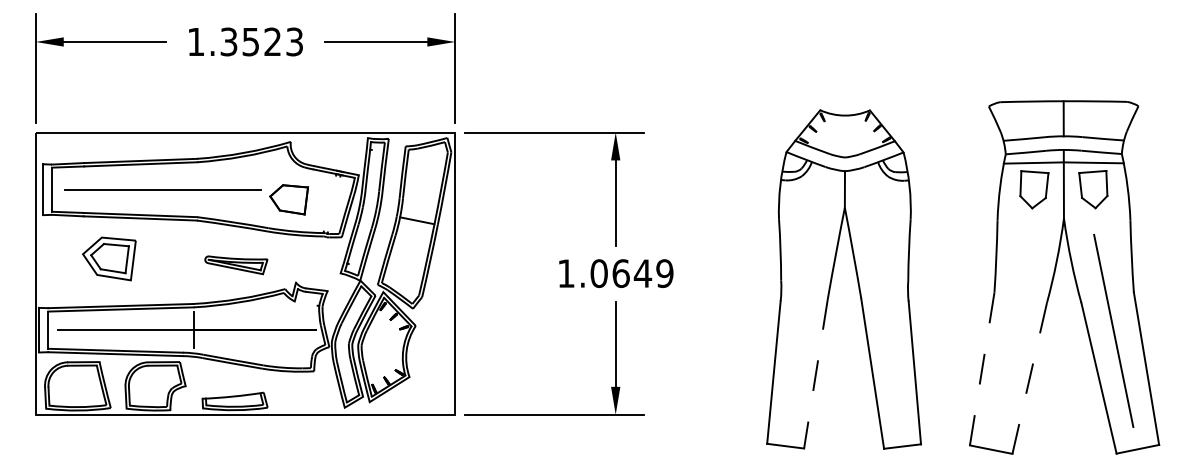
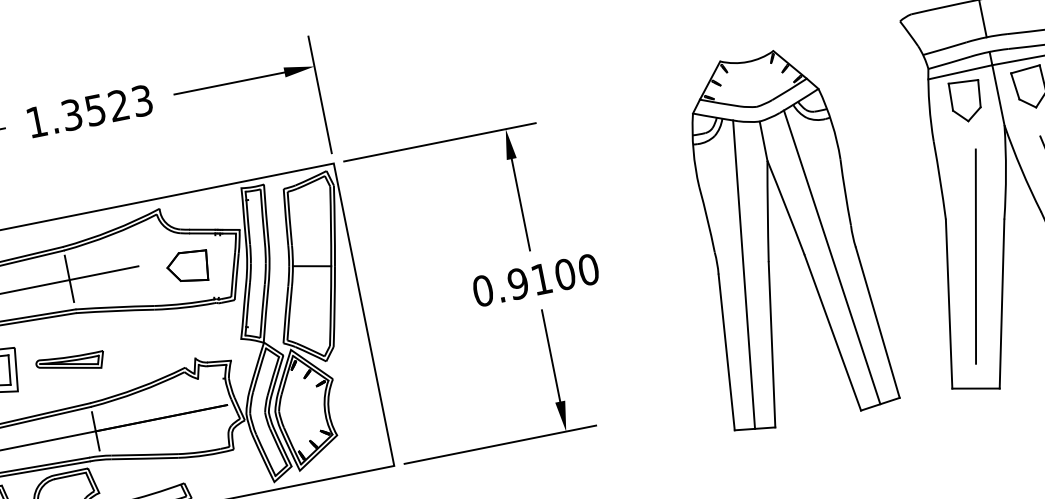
line: (197, 188) -> (69, 278), added
part: (288, 199) -> (187, 267), moved
part: (236, 265) -> (71, 364), moved
text: (615, 273) -> (535, 280), 1.0649 -> 0.9100
line: (803, 305) -> (744, 274), added
line: (885, 305) -> (831, 256), added
line: (1014, 331) -> (975, 256), added
line: (982, 369) -> (949, 304), dashed -> solid
line: (815, 373) -> (771, 344), dashed -> solid
line: (1029, 378) -> (1001, 304), dashed -> solid

